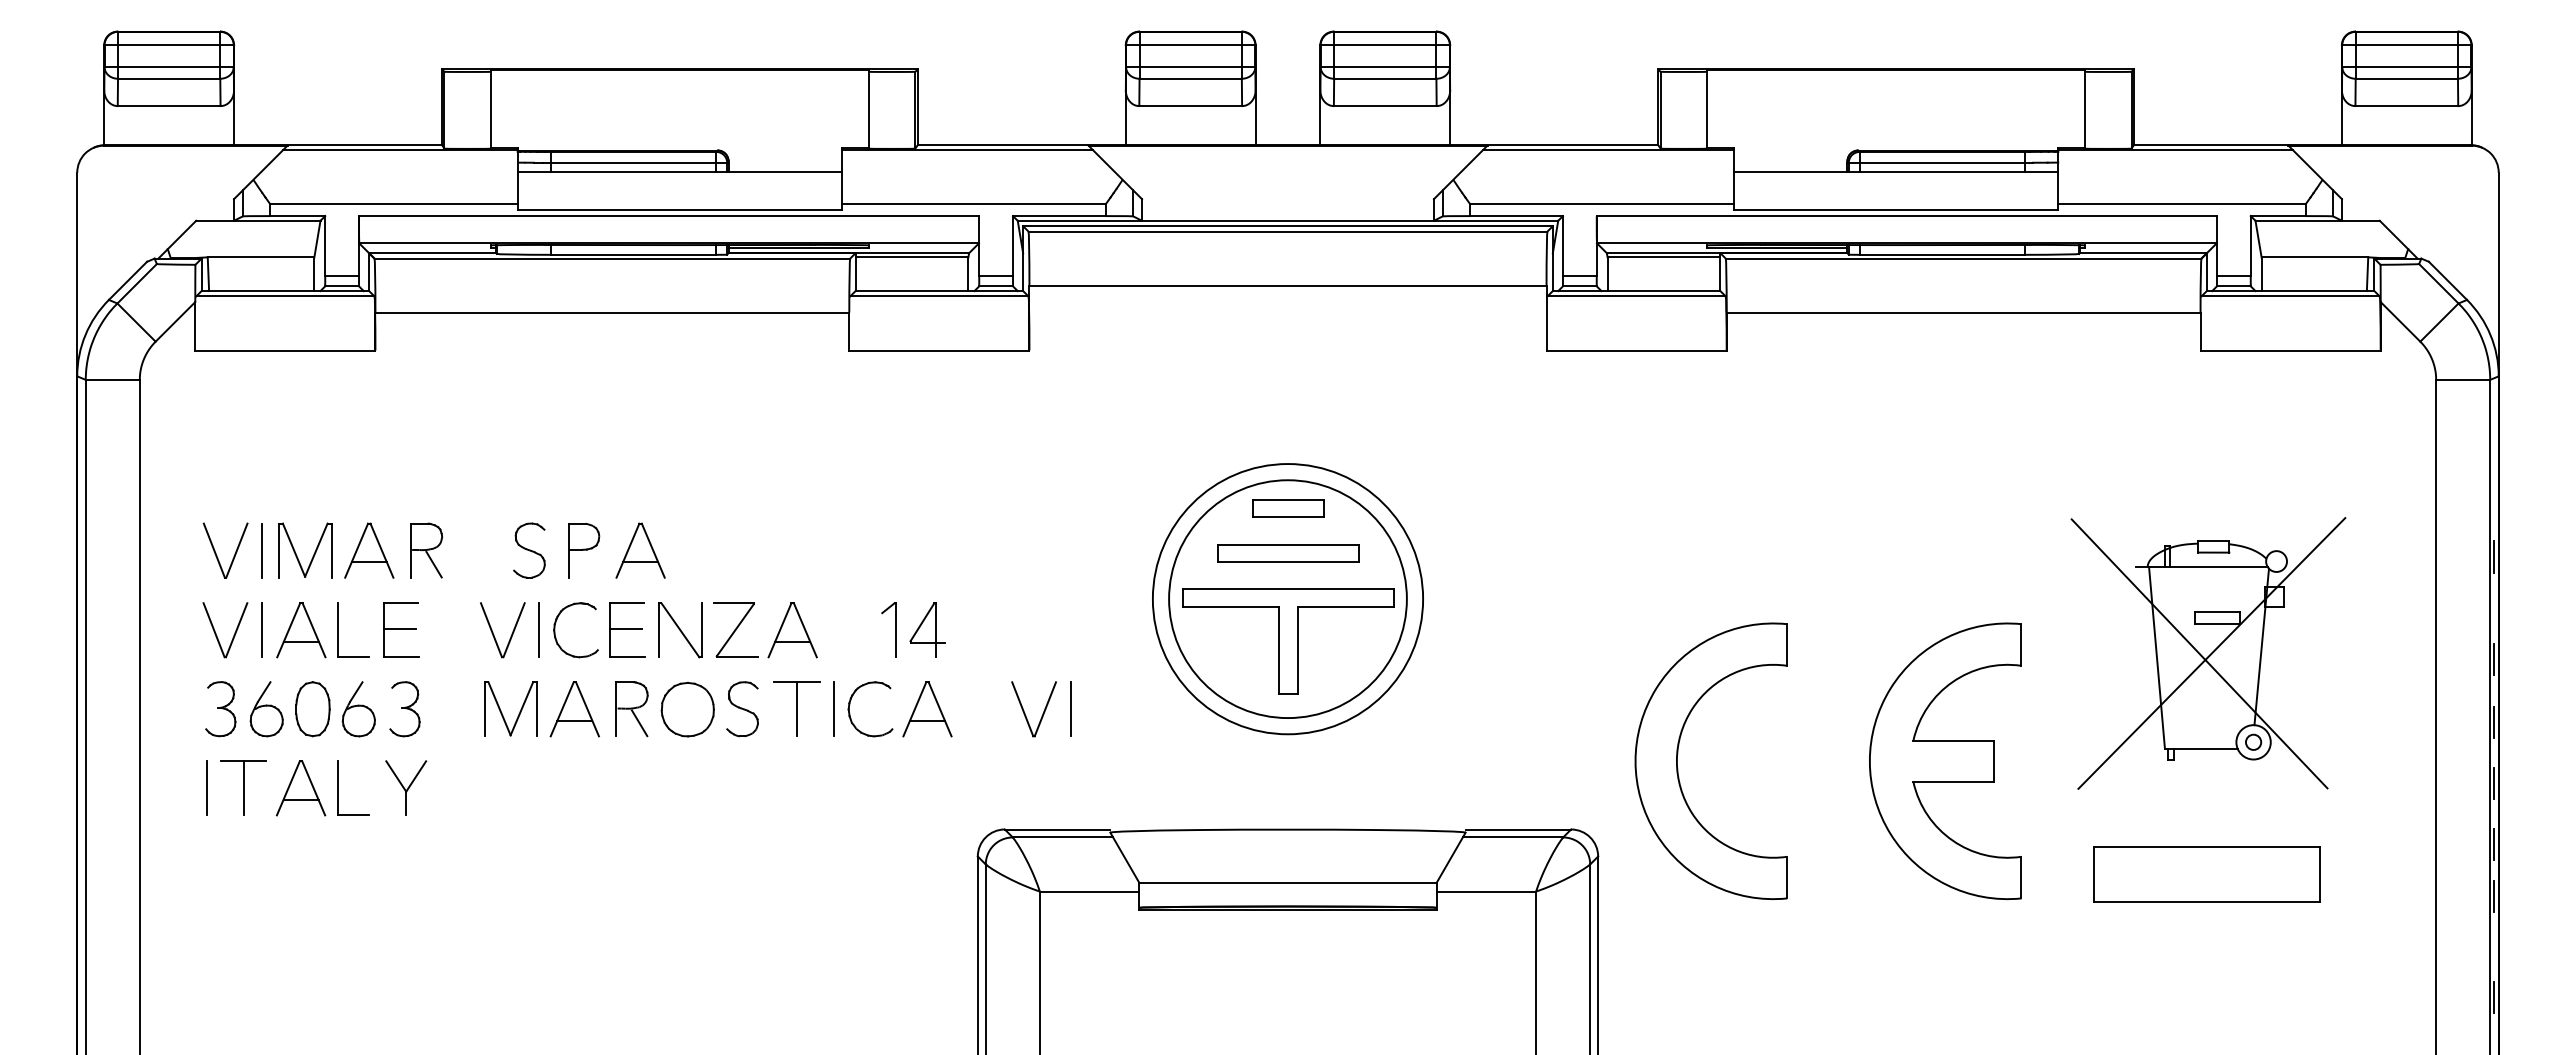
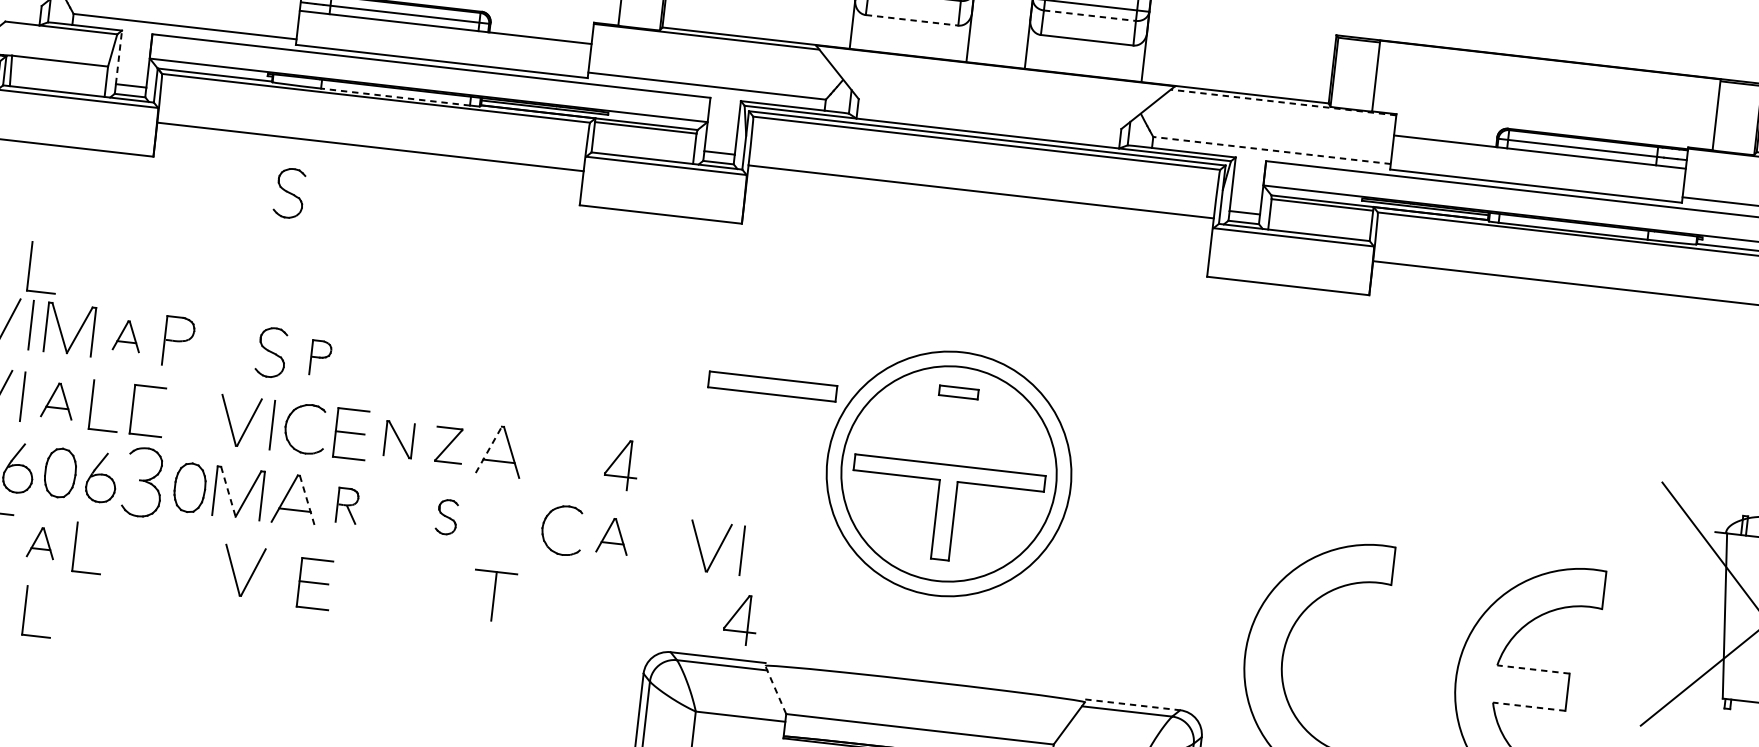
line: (1385, 78) -> (1090, 15), solid -> dashed
line: (1191, 106) -> (912, 20), solid -> dashed
line: (1608, 149) -> (1283, 102), solid -> dashed
line: (1601, 203) -> (1271, 150), solid -> dashed
line: (325, 245) -> (119, 57), solid -> dashed
line: (633, 254) -> (395, 96), solid -> dashed
part: (529, 373) -> (289, 193), added
part: (253, 485) -> (29, 265), added
part: (1288, 508) -> (958, 392), size x0.6
part: (369, 550) -> (127, 336), size x0.6
part: (584, 550) -> (321, 358), size x0.7
part: (640, 550) -> (371, 363), removed
part: (1288, 553) -> (772, 386), moved
line: (433, 564) -> (183, 355), removed
line: (399, 628) -> (146, 409), removed
part: (735, 629) -> (448, 444), size x0.7
line: (780, 629) -> (489, 449), solid -> dashed
part: (895, 629) -> (592, 461), removed
part: (301, 630) -> (58, 401), size x0.7
part: (680, 630) -> (399, 439), size x0.7
line: (499, 708) -> (228, 491), solid -> dashed
part: (796, 708) -> (493, 595), moved
part: (404, 709) -> (142, 482), size x1.4
part: (456, 709) -> (189, 488), added
line: (587, 709) -> (307, 501), solid -> dashed
part: (631, 709) -> (347, 505), size x0.7
part: (687, 709) -> (397, 511), removed
part: (742, 709) -> (446, 517), size x0.7
line: (833, 709) -> (528, 526), removed
part: (927, 709) -> (613, 536), size x0.7
line: (1953, 740) -> (1533, 669), solid -> dashed
line: (1953, 782) -> (1529, 707), solid -> dashed
part: (1077, 784) -> (740, 619), added
part: (406, 787) -> (136, 553), removed
part: (300, 788) -> (41, 543), size x0.6
part: (517, 798) -> (235, 574), added
part: (606, 798) -> (315, 583), added
line: (1518, 829) -> (1132, 704), solid -> dashed
line: (1124, 857) -> (775, 689), solid -> dashed
part: (291, 863) -> (25, 609), added

